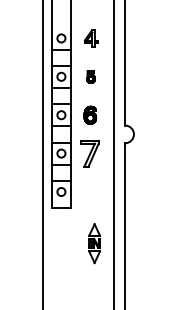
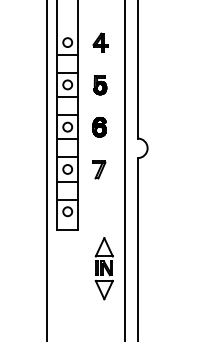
part: (90, 76) -> (99, 84), size x1.43
part: (90, 153) -> (99, 169), size x0.62
part: (94, 243) -> (104, 268), size x1.43

